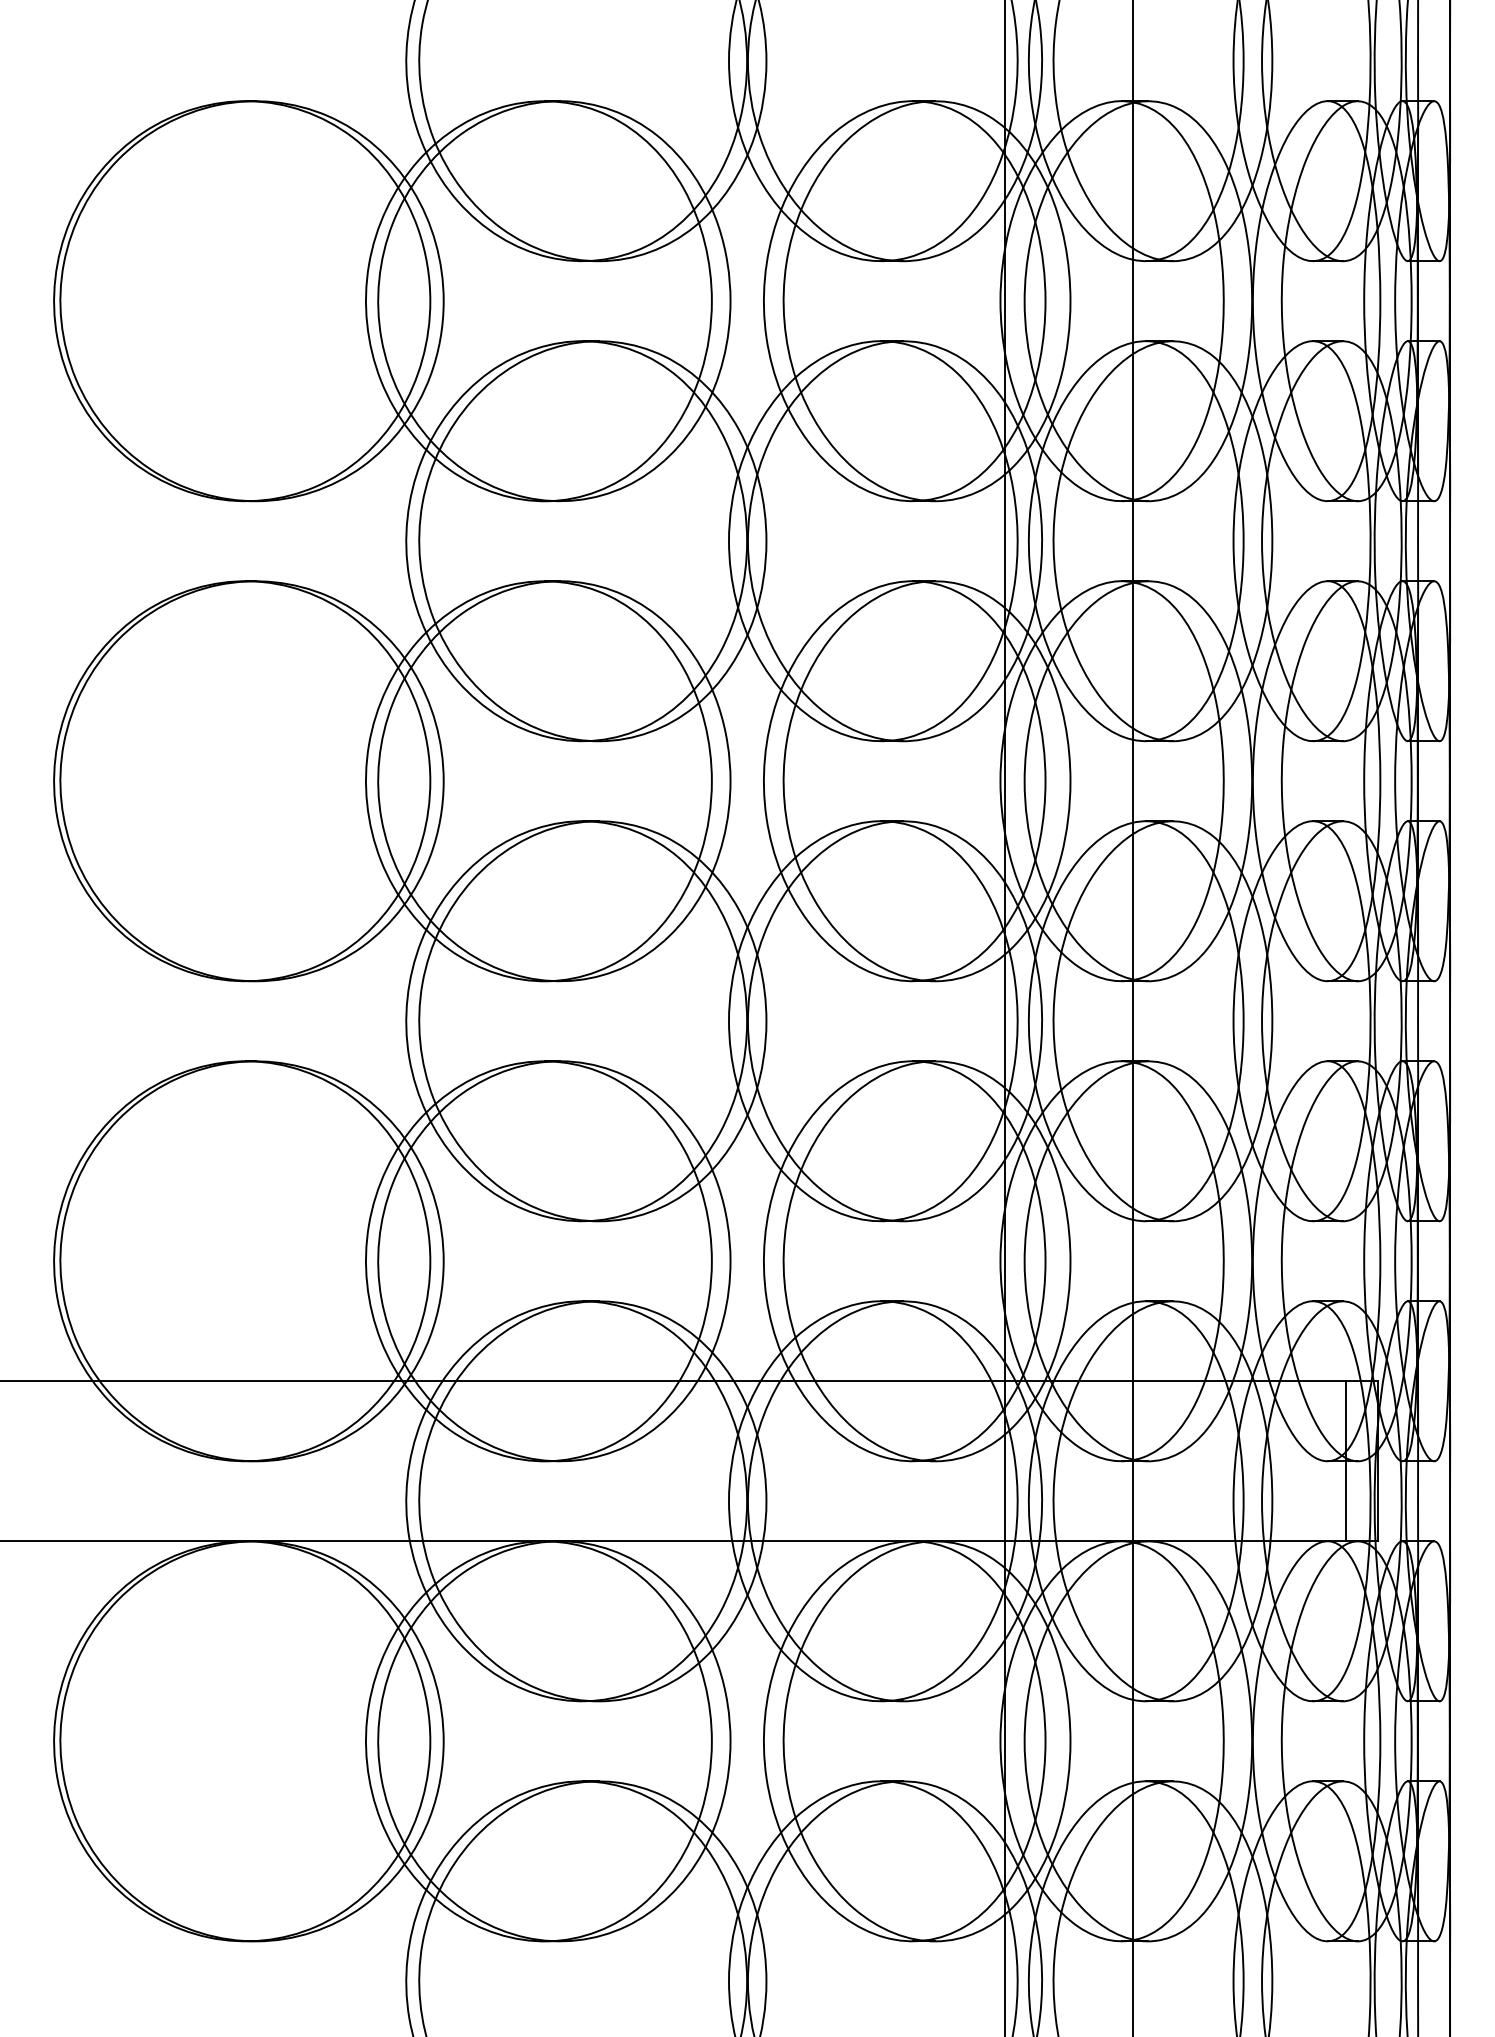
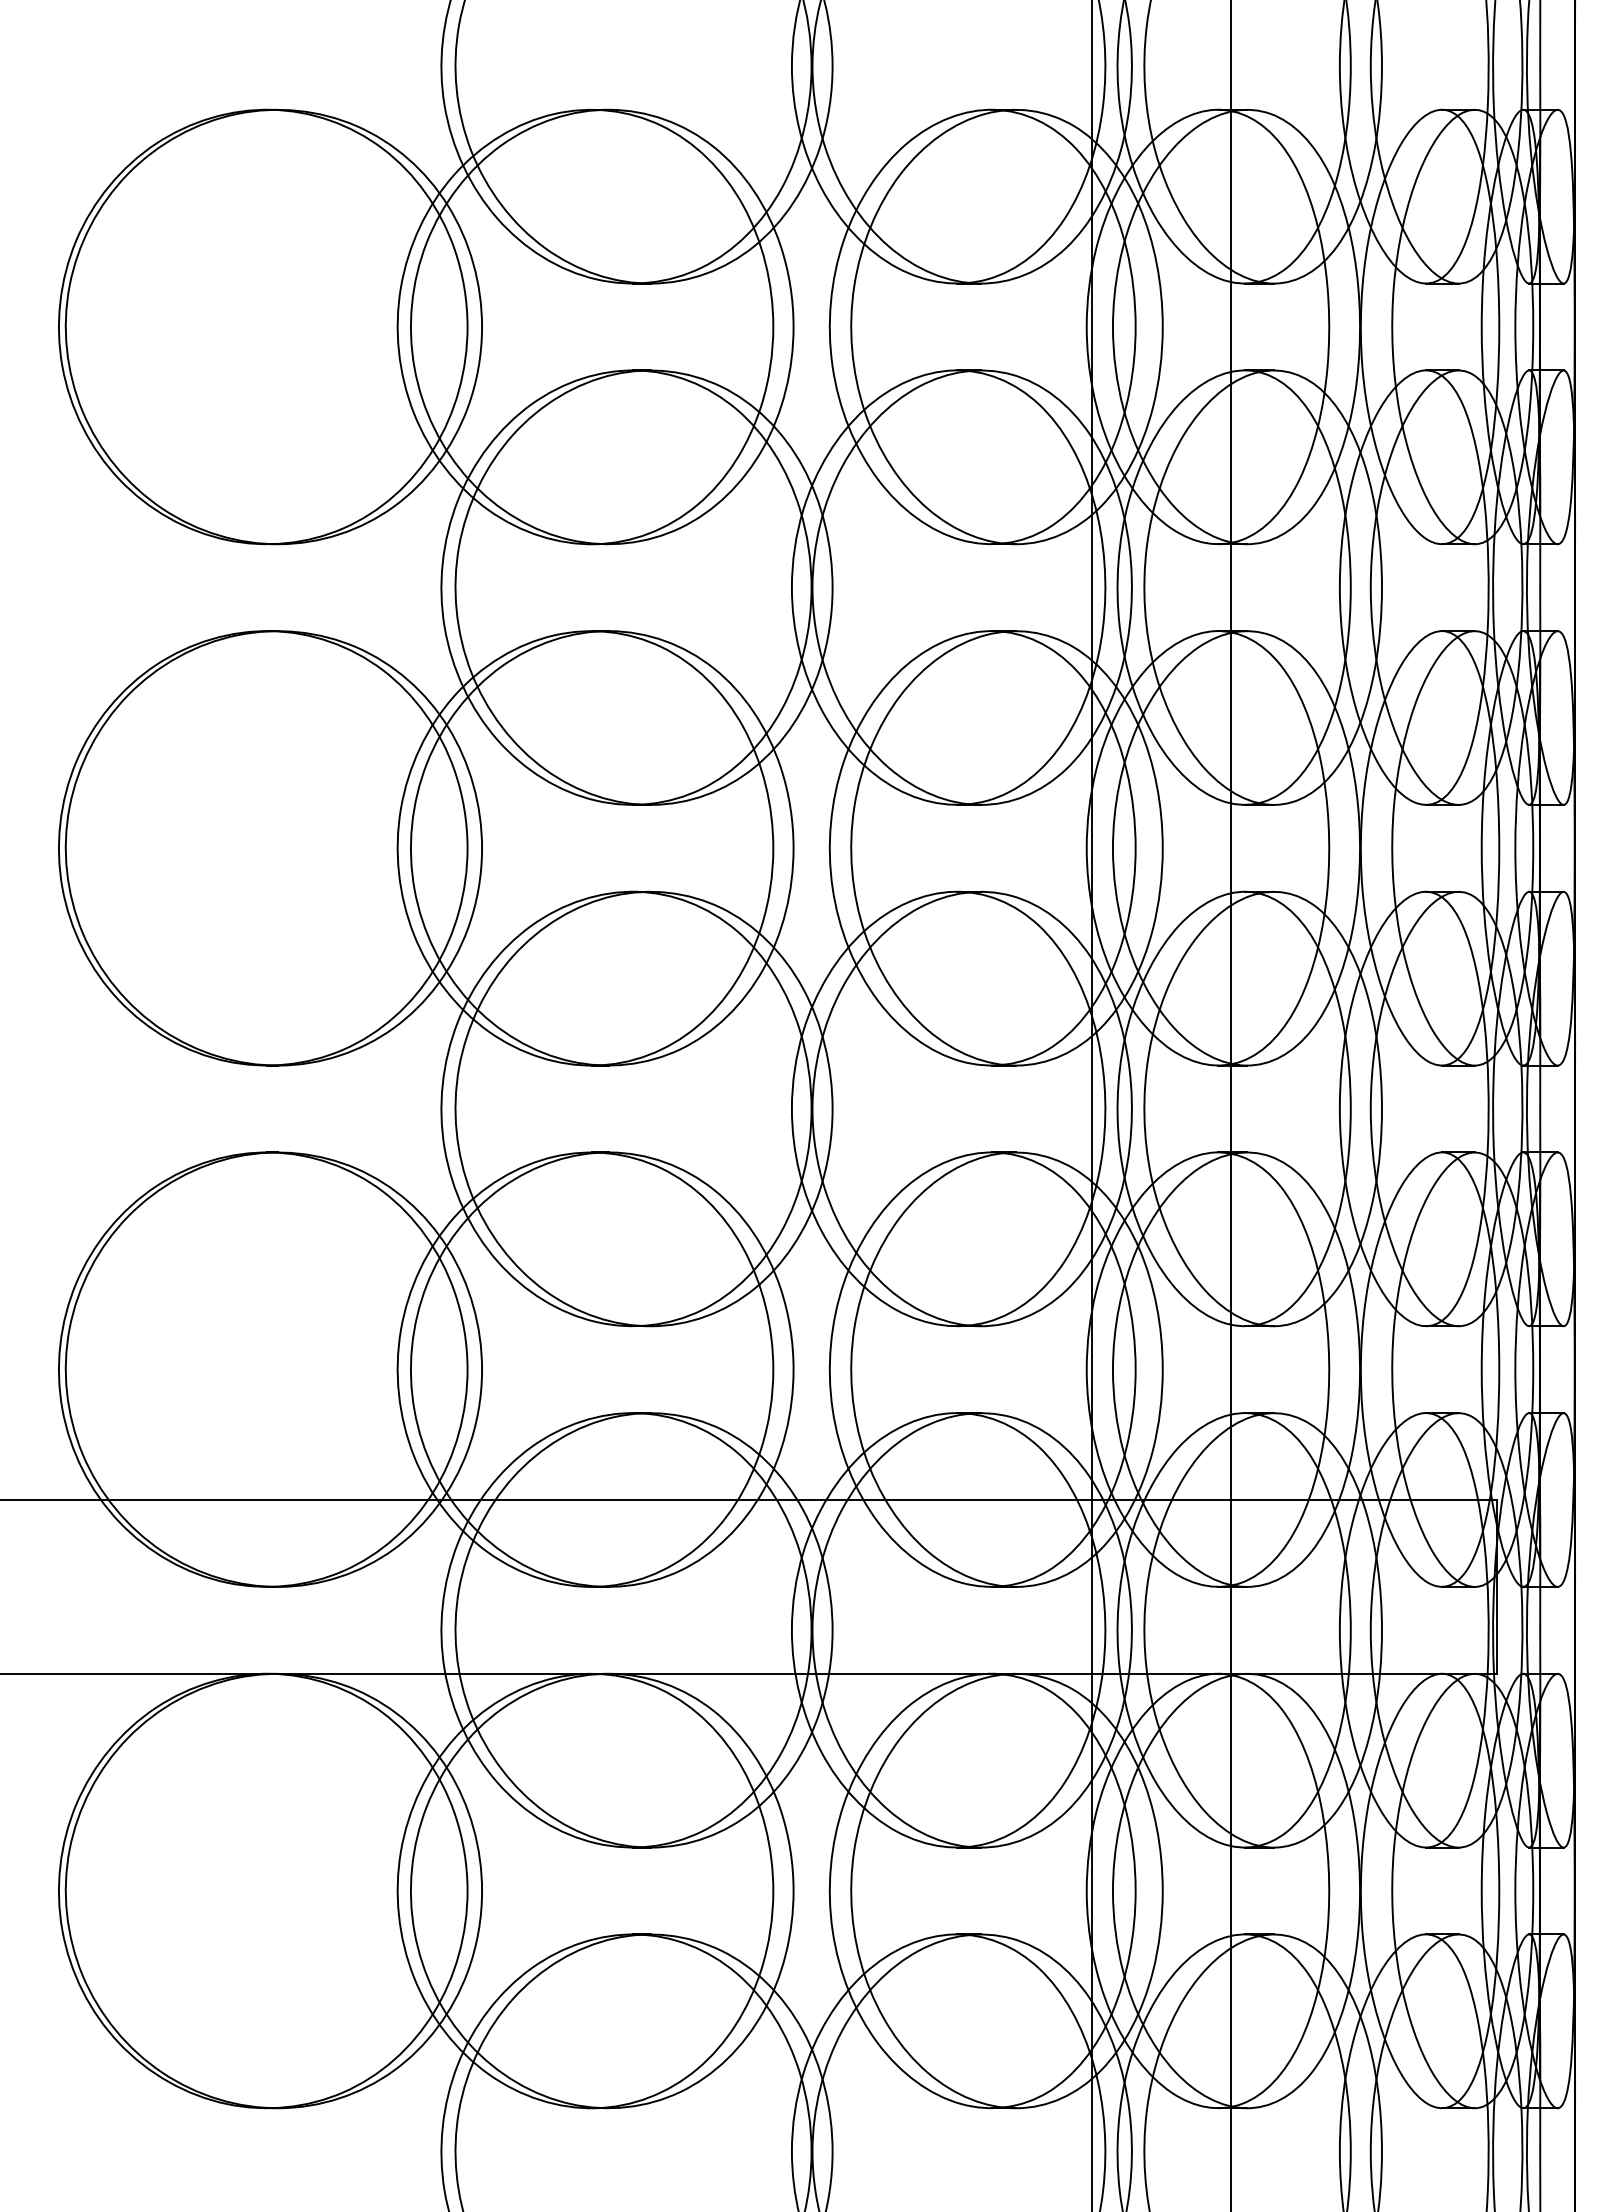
line: (1346, 1460) -> (1462, 1586), removed

